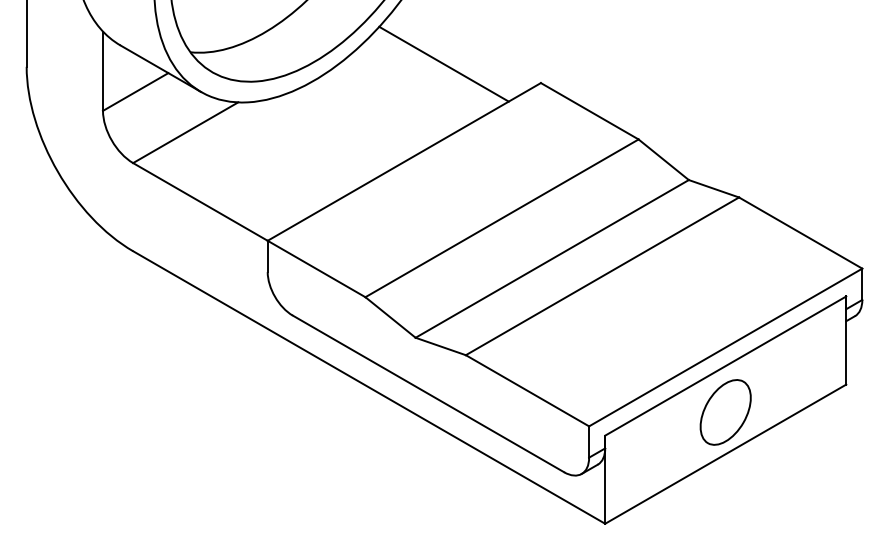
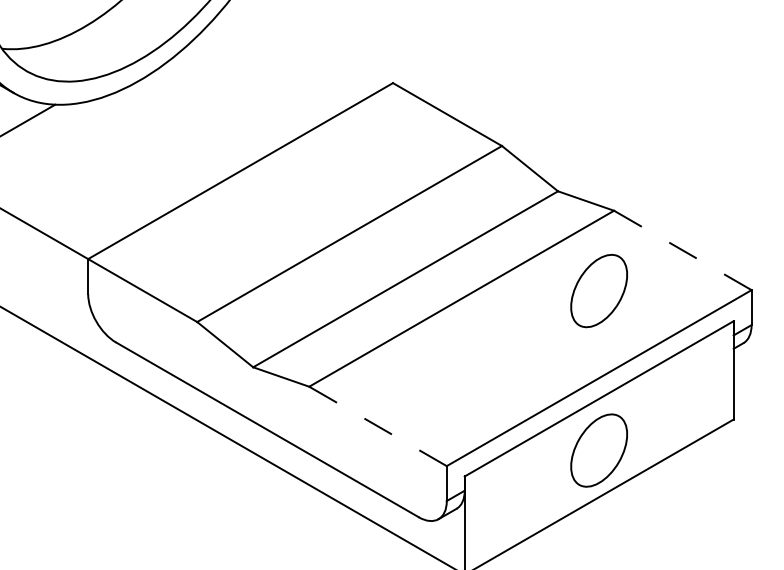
line: (443, 63) -> (284, 61), removed
line: (800, 232) -> (682, 249), solid -> dashed
part: (725, 269) -> (598, 291), added
line: (527, 390) -> (378, 426), solid -> dashed

